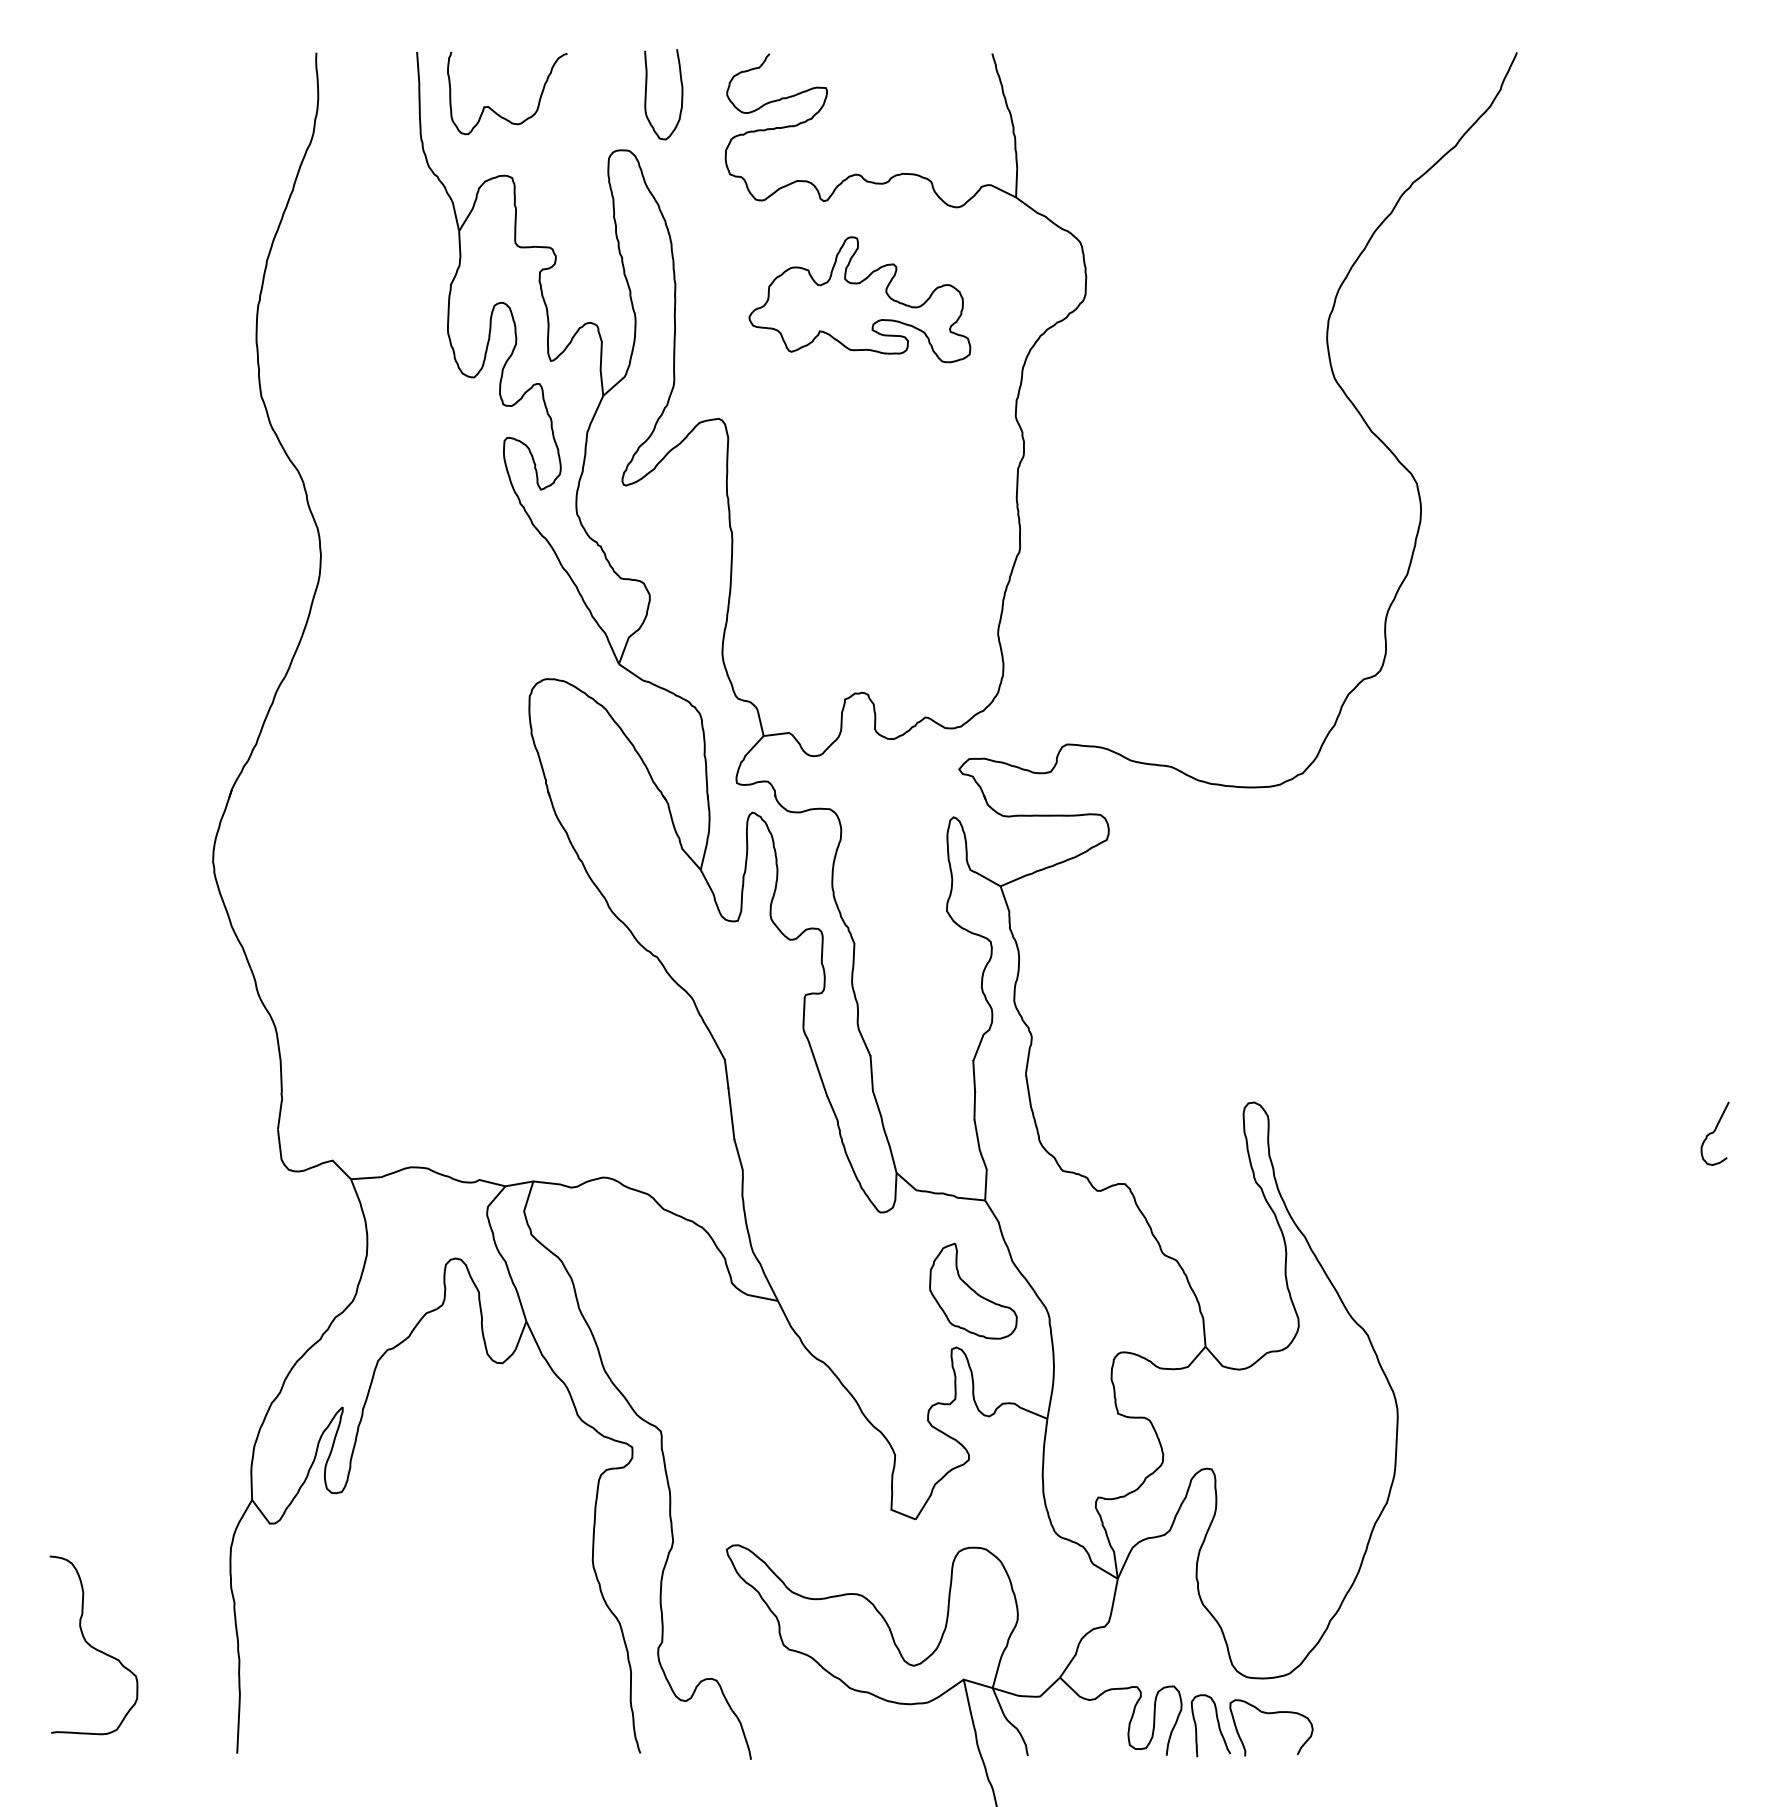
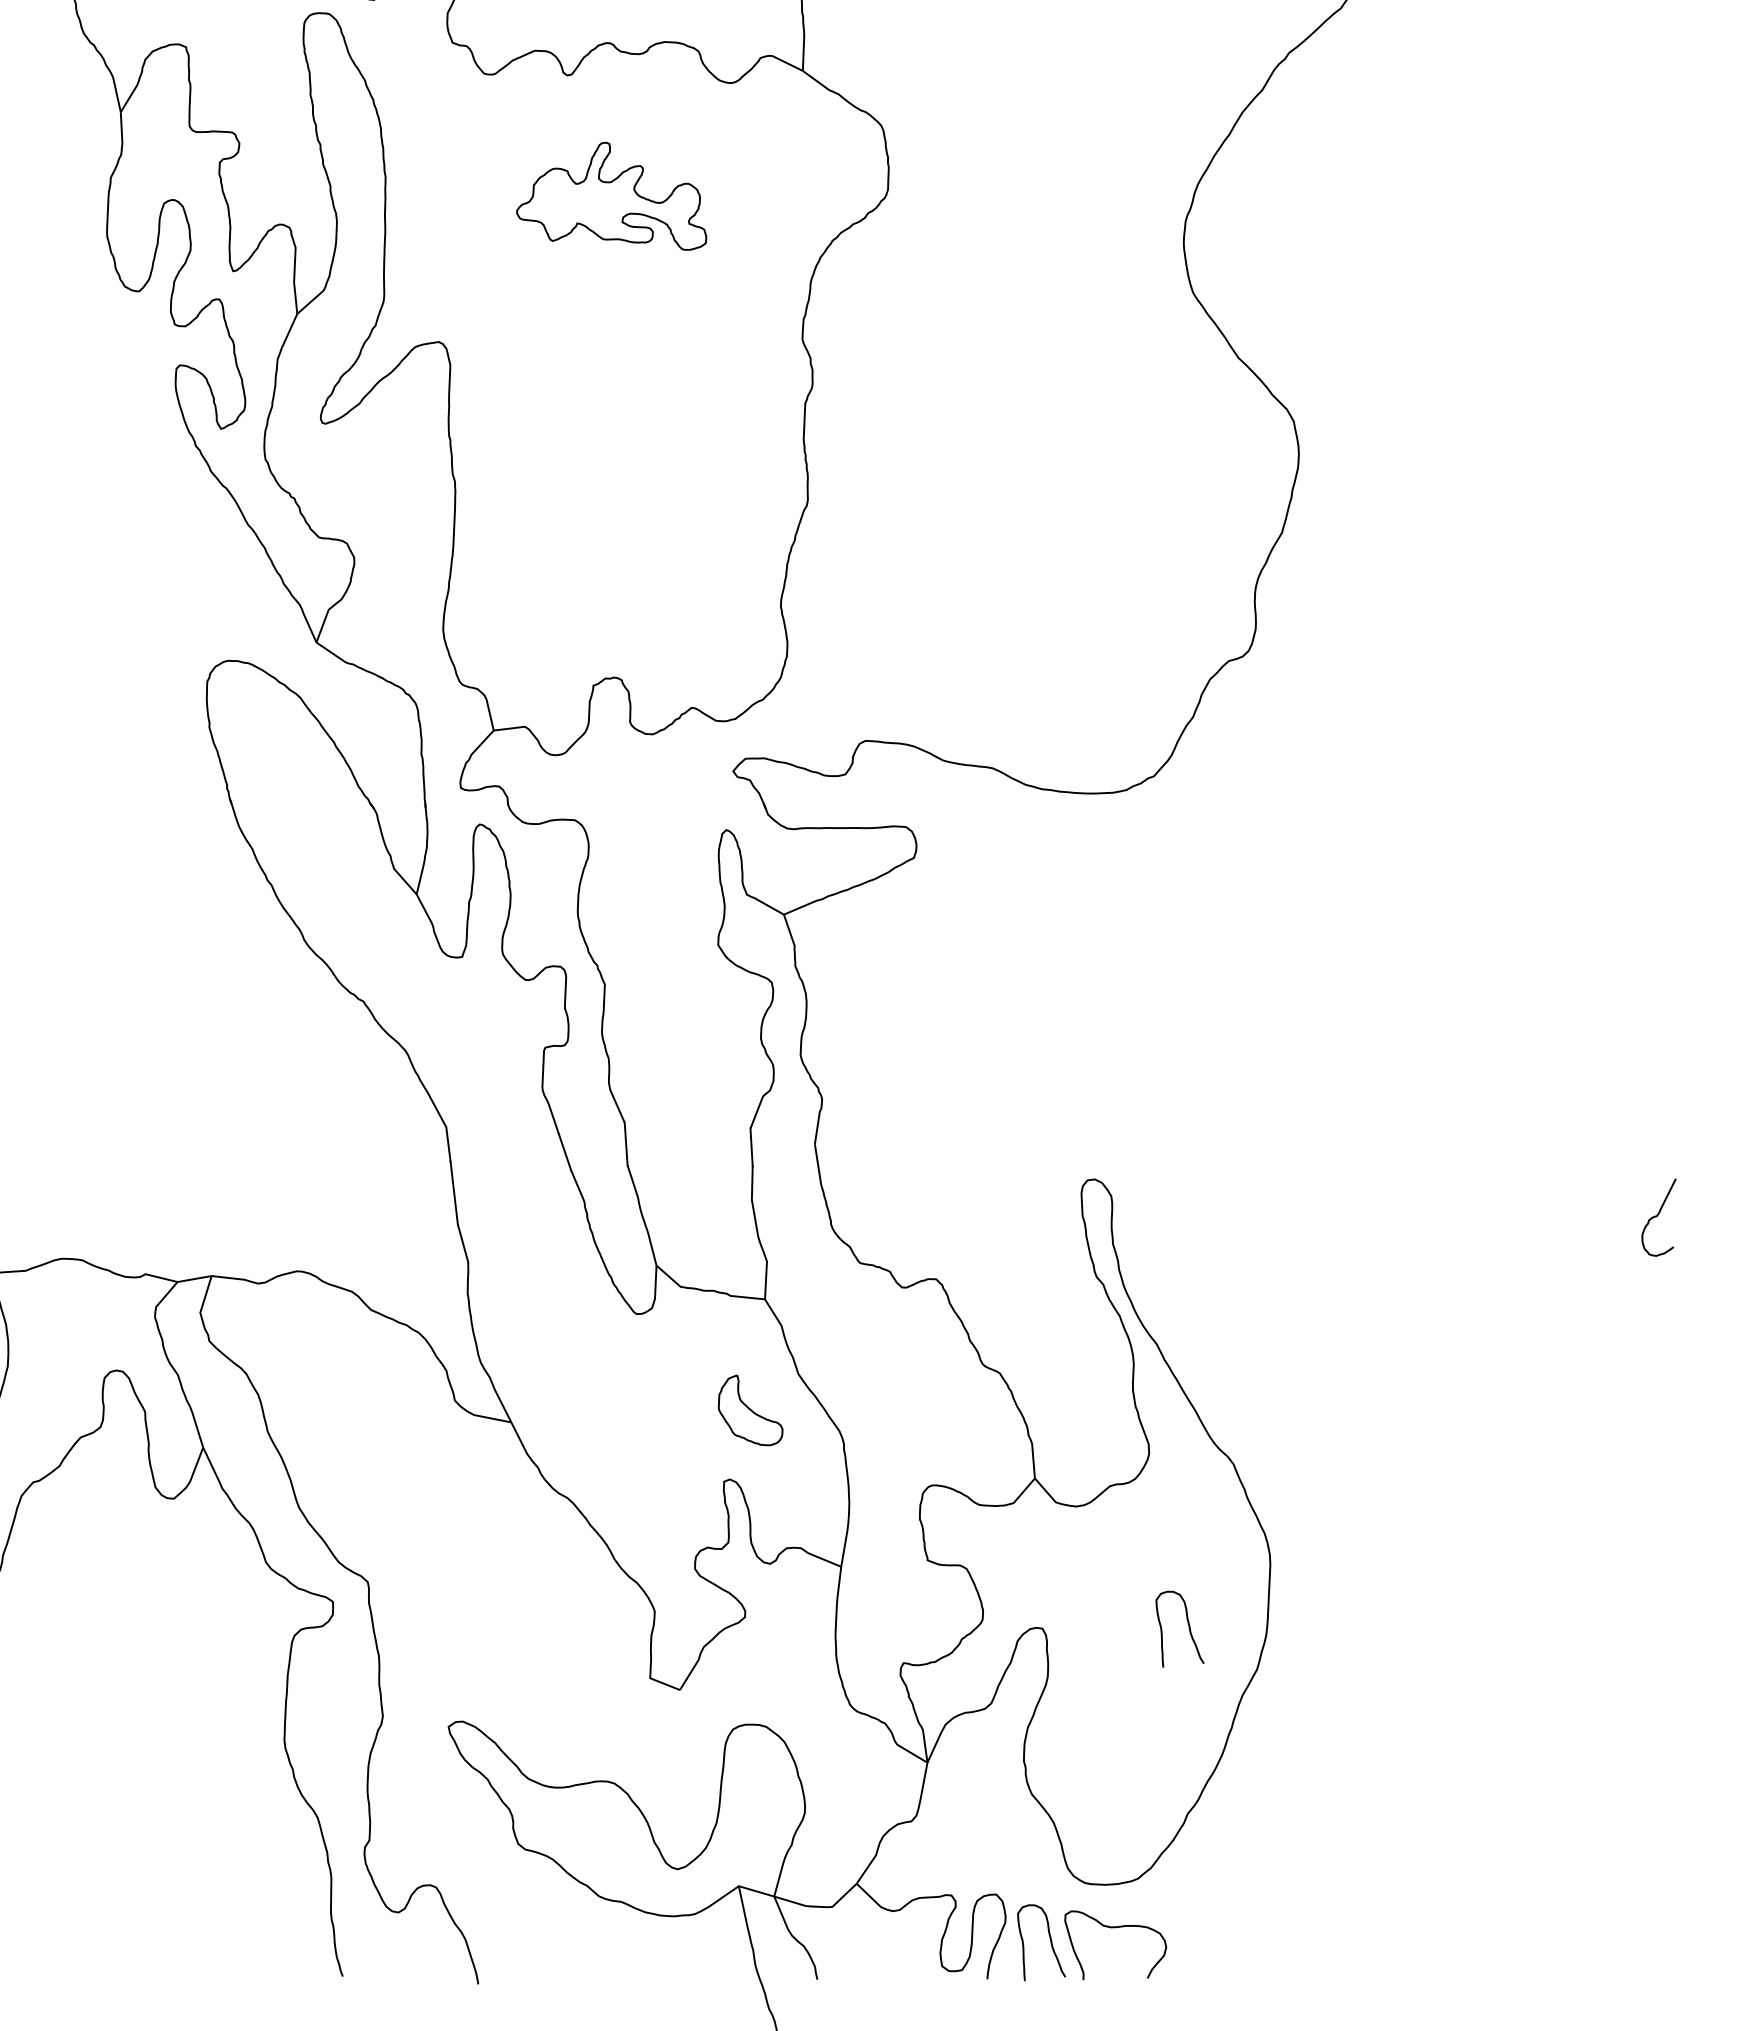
part: (859, 299) -> (611, 195), size x0.7
part: (973, 1290) -> (750, 1409), size x0.6
curve: (1330, 1467) -> (1187, 1626), added

